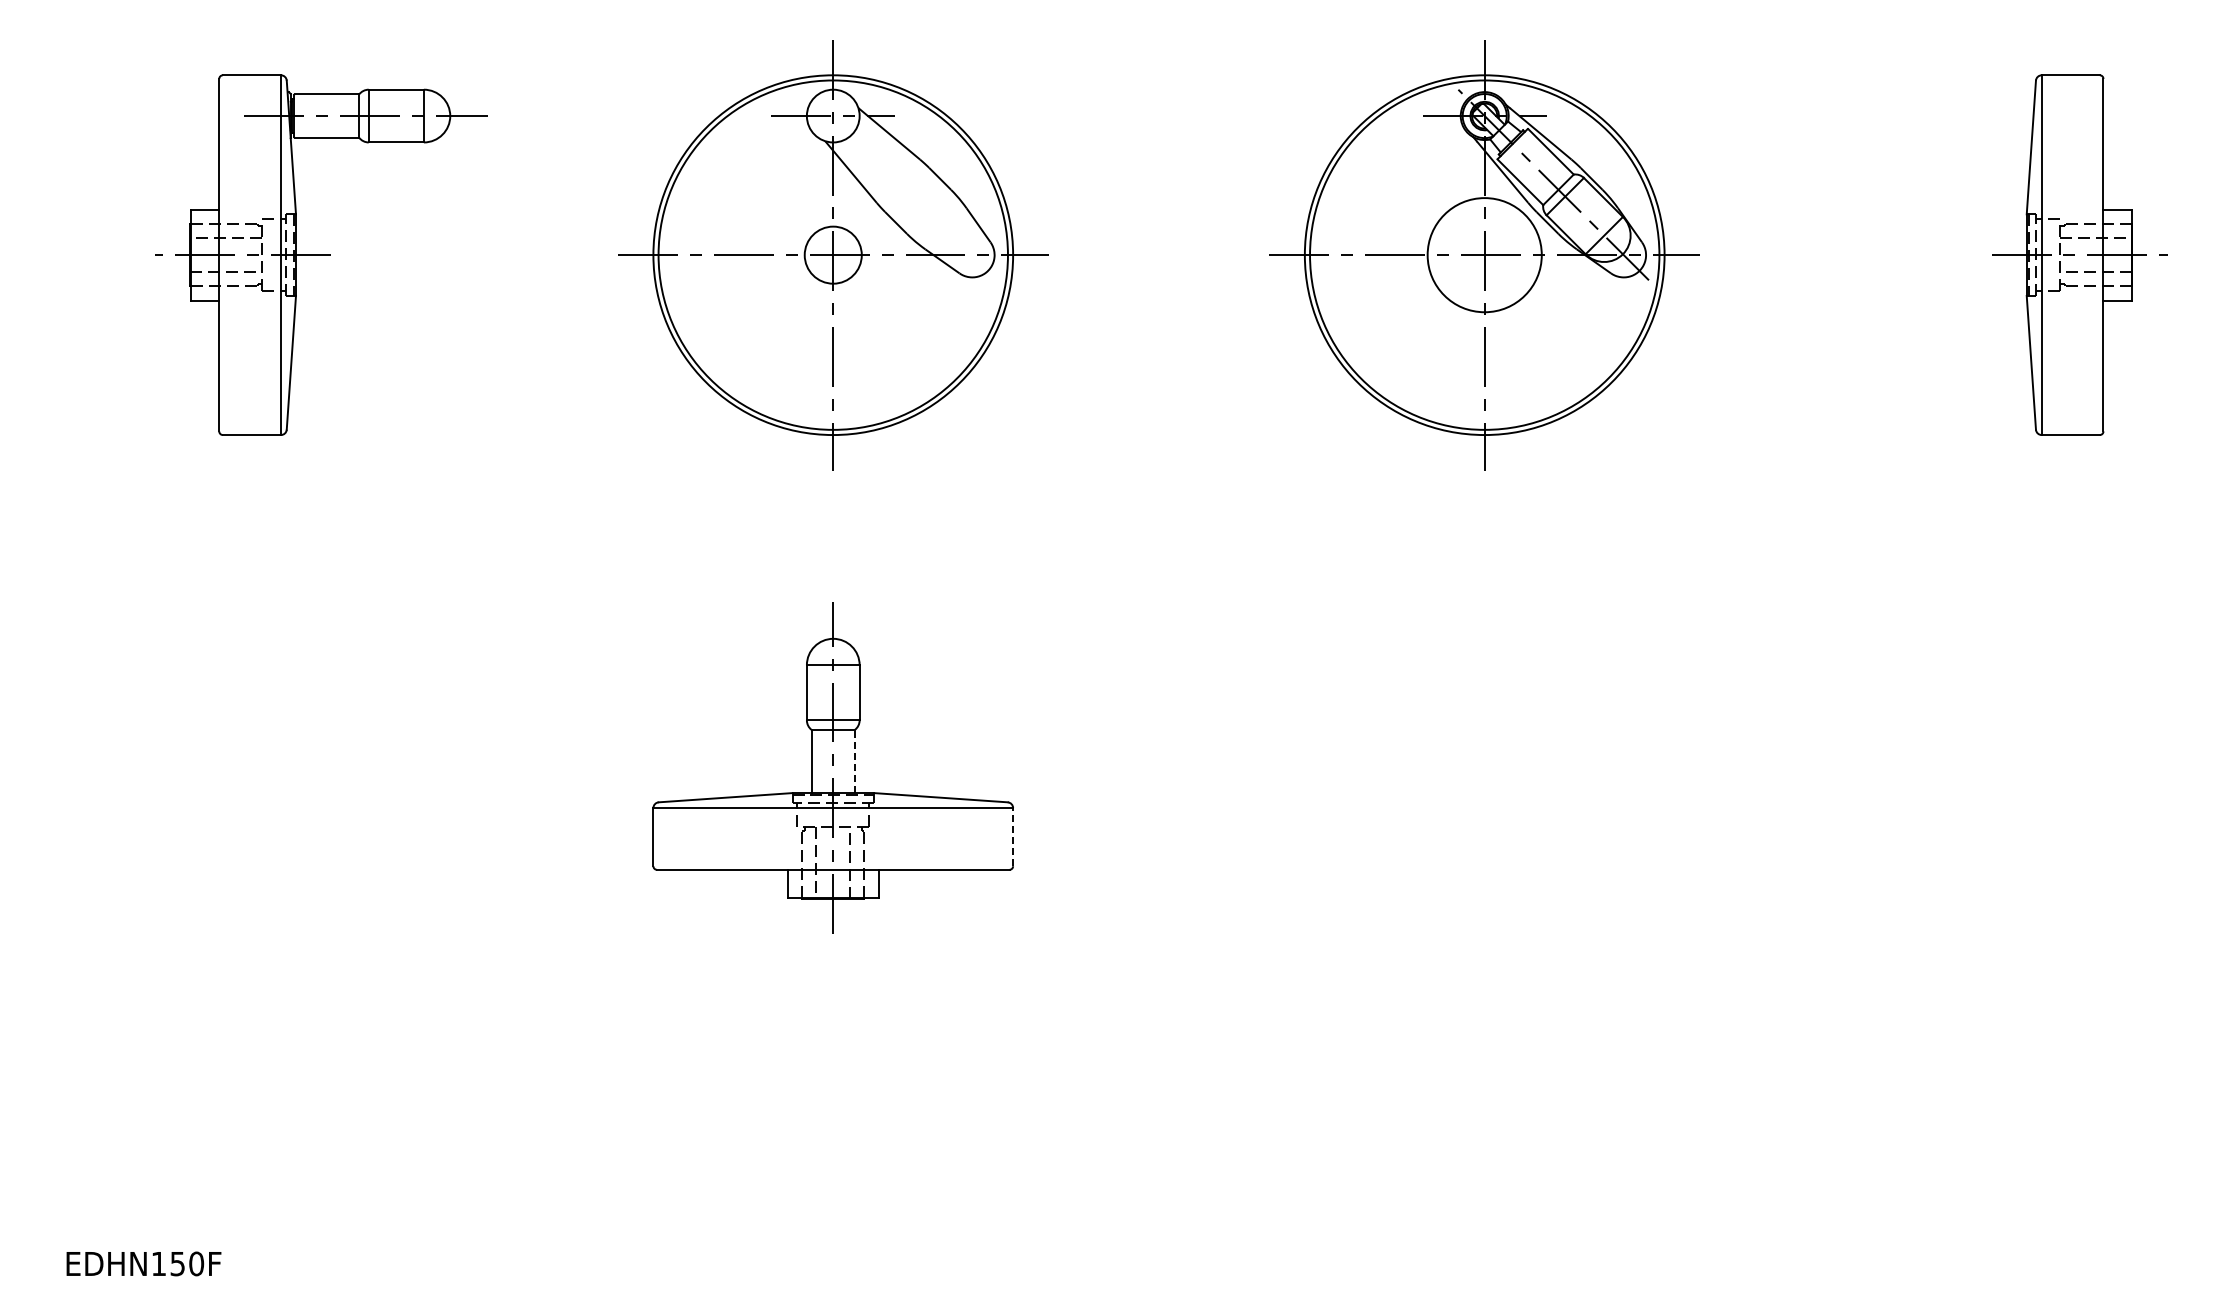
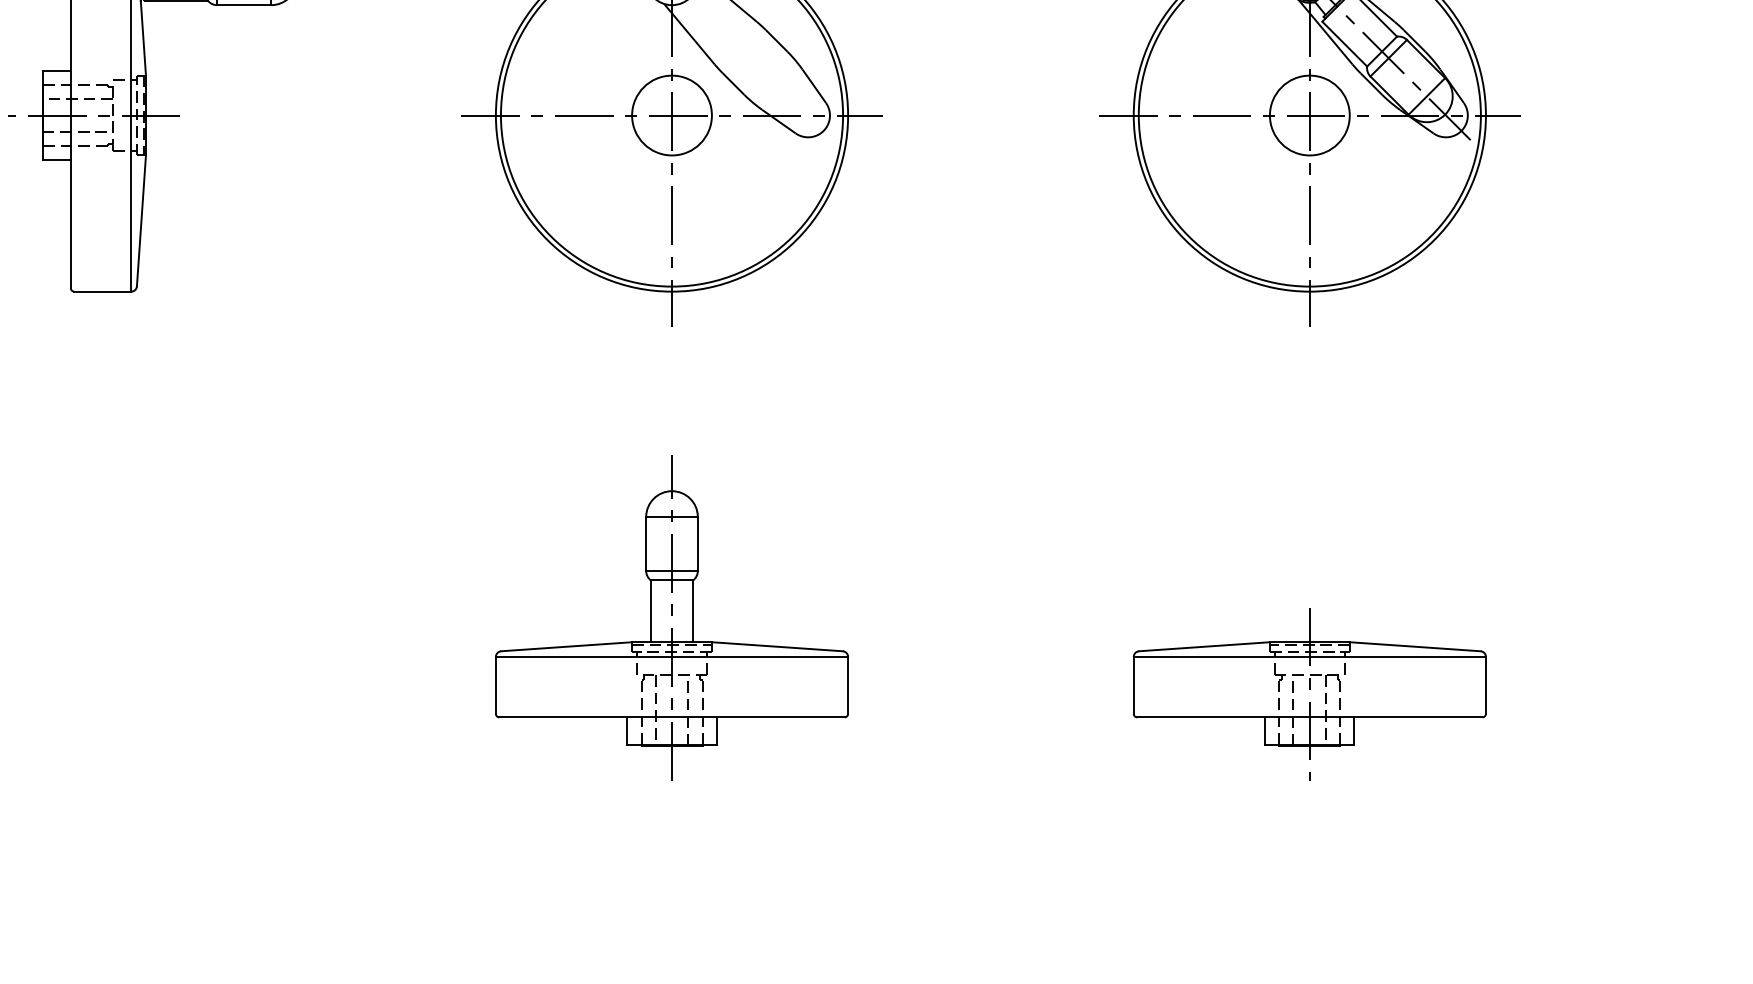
circle: (833, 254) -> (672, 114), size x1.43
circle: (1484, 254) -> (1309, 114), size x0.71
line: (854, 761) -> (692, 611), dashed -> solid
line: (1013, 836) -> (848, 684), dashed -> solid
part: (1484, 845) -> (1309, 693), added

